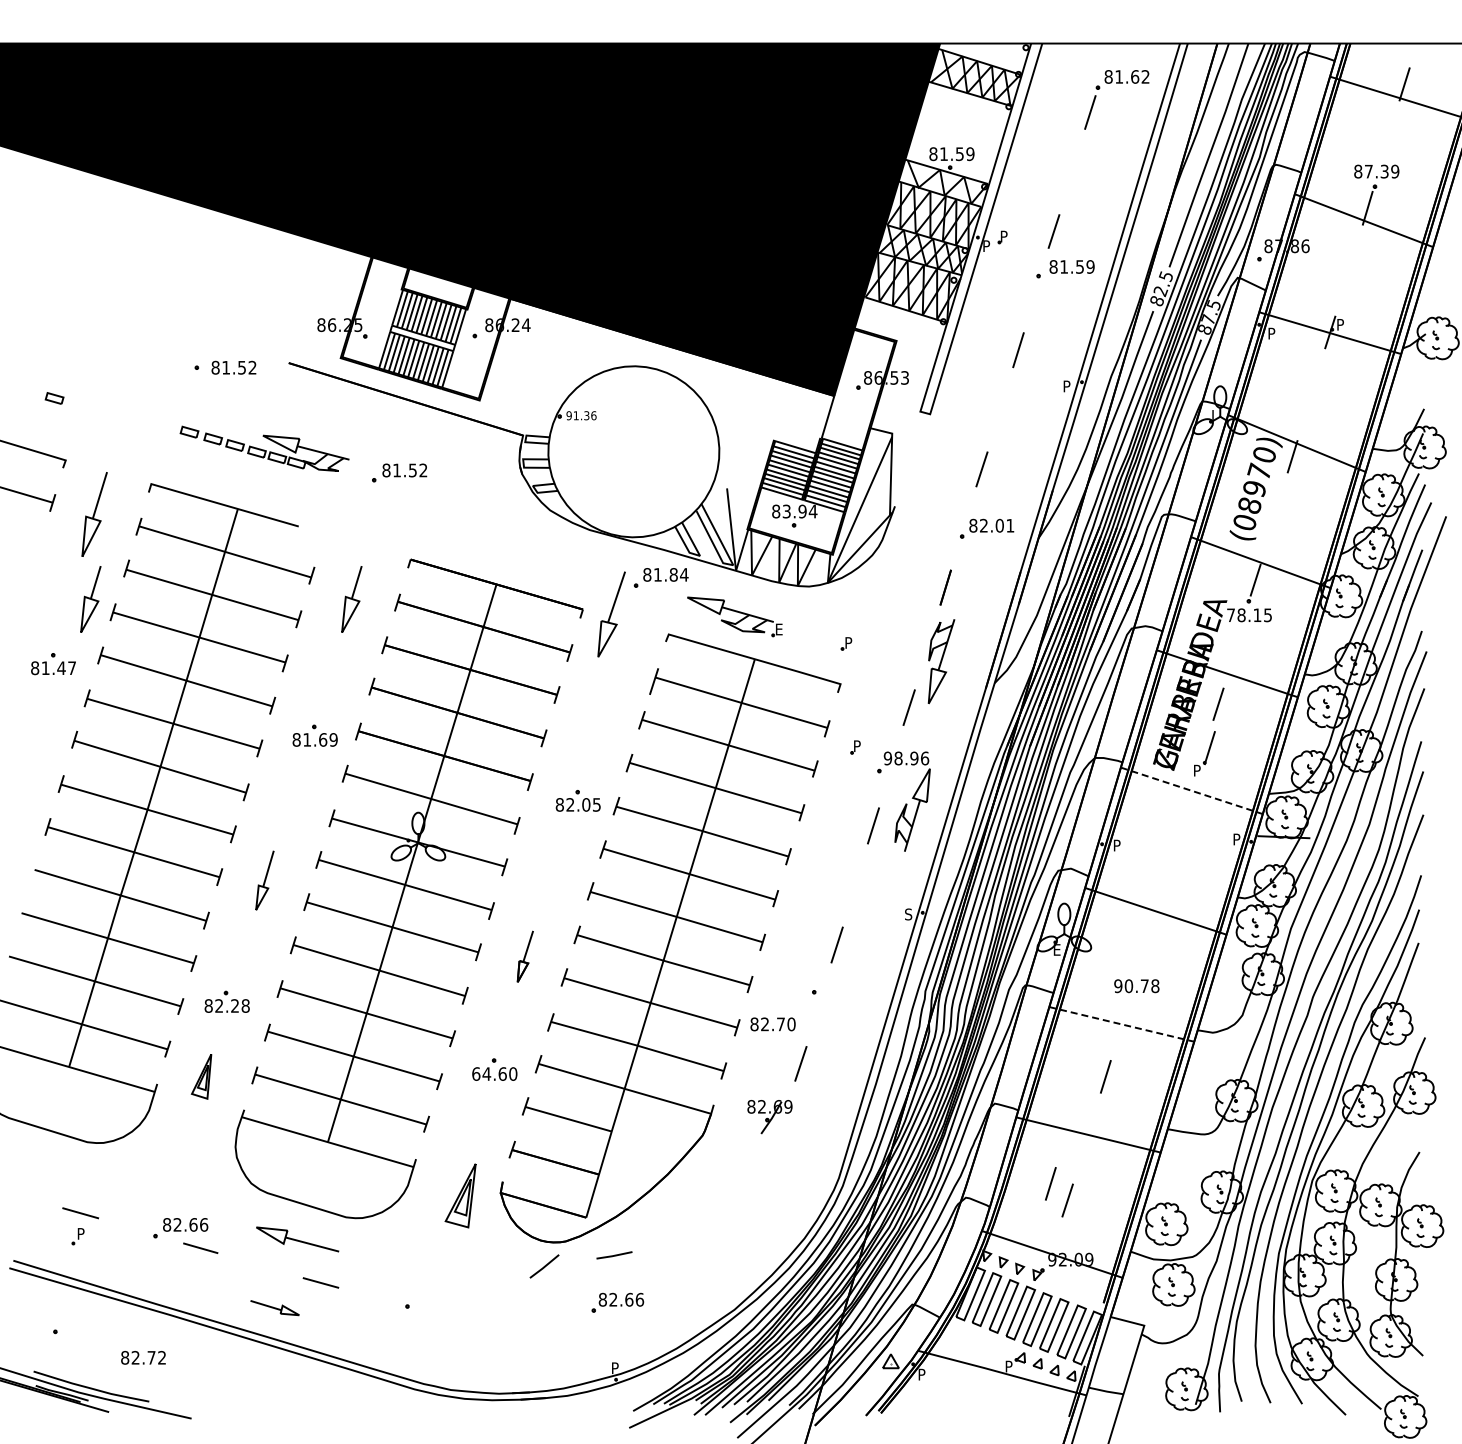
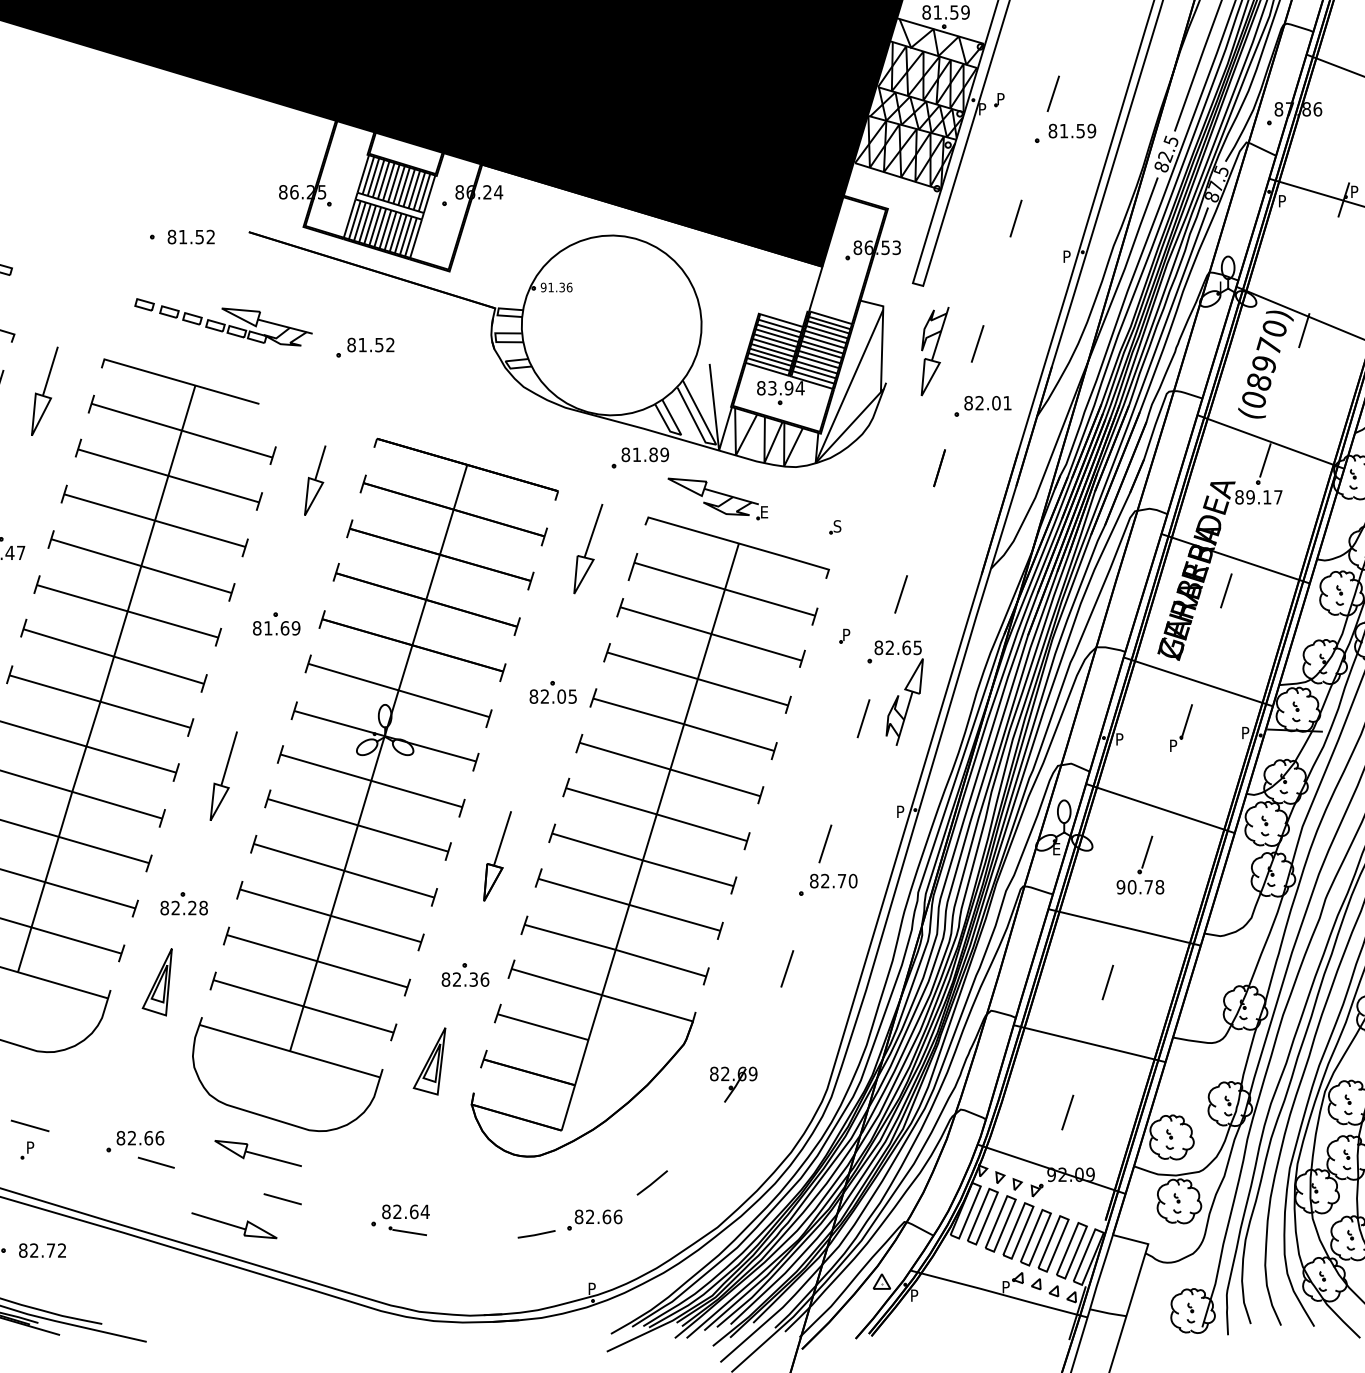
text: (683, 574) -> (663, 454), 81.84 -> 81.89
part: (90, 599) -> (40, 480), removed
part: (611, 614) -> (588, 549), moved
text: (1249, 615) -> (1258, 497), 78.15 -> 89.17
text: (848, 642) -> (837, 525), P -> S
part: (941, 661) -> (935, 351), moved
part: (1204, 753) -> (1181, 727), moved
text: (906, 758) -> (898, 647), 98.96 -> 82.65
line: (1191, 790) -> (1197, 681), dashed -> solid
part: (264, 880) -> (223, 776), size x1.43
text: (908, 914) -> (900, 811), S -> P
part: (1141, 955) -> (1145, 854), added
part: (525, 956) -> (497, 856), size x1.67
text: (772, 1024) -> (833, 881), moved
line: (1121, 1024) -> (1124, 927), dashed -> solid
text: (494, 1073) -> (465, 979), 64.60 -> 82.36
part: (201, 1076) -> (157, 982), size x1.43
part: (769, 1117) -> (733, 1085), moved
line: (1050, 1183) -> (1049, 1094), removed
part: (460, 1195) -> (429, 1061), moved
line: (614, 1255) -> (536, 1234), moved
line: (544, 1266) -> (652, 1182), moved
part: (437, 1302) -> (405, 1219), added
part: (274, 1307) -> (233, 1225), size x1.67
text: (143, 1357) -> (42, 1250), moved

